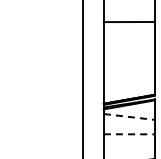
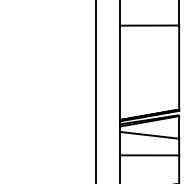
line: (129, 116) -> (149, 134), dashed -> solid
line: (129, 134) -> (149, 155), dashed -> solid

